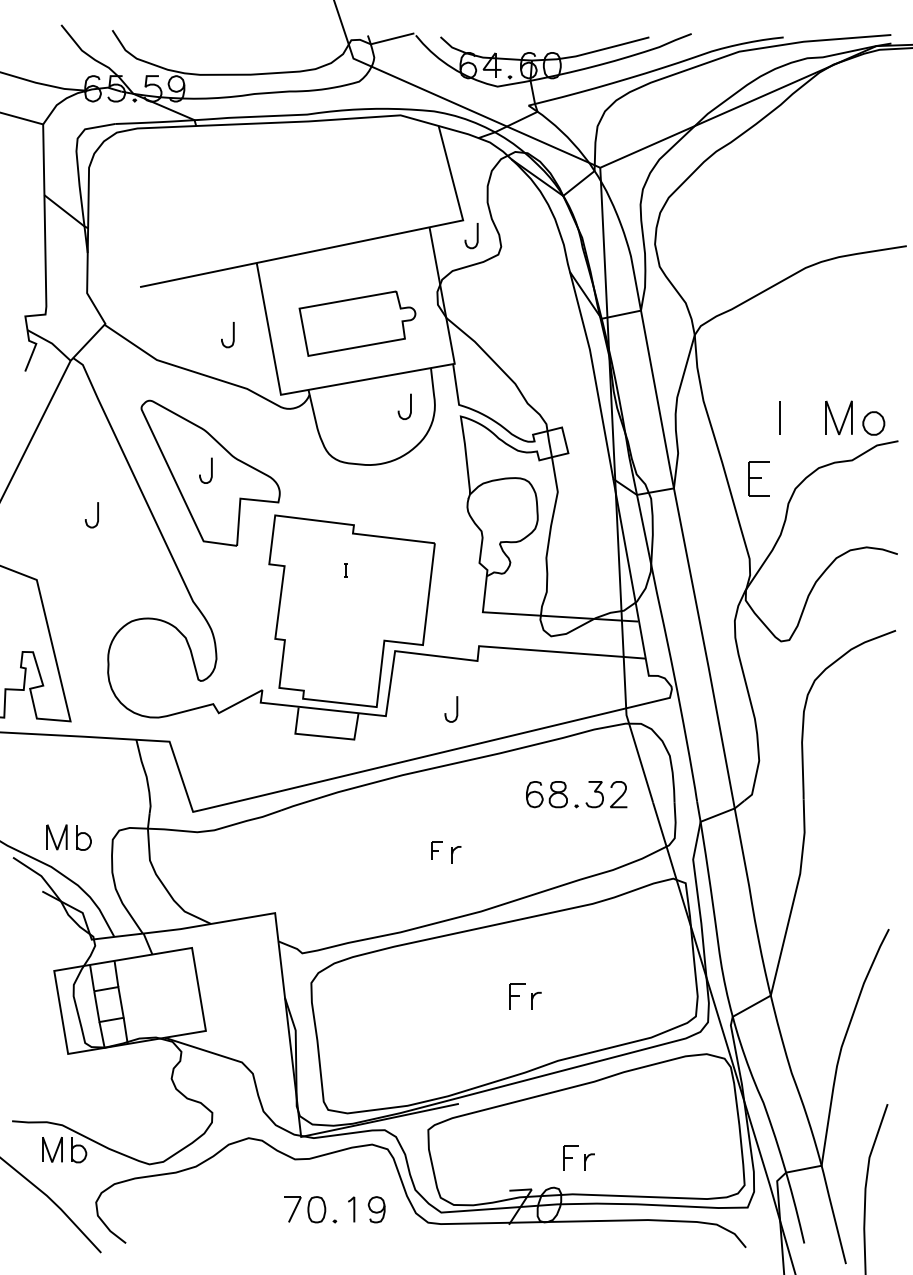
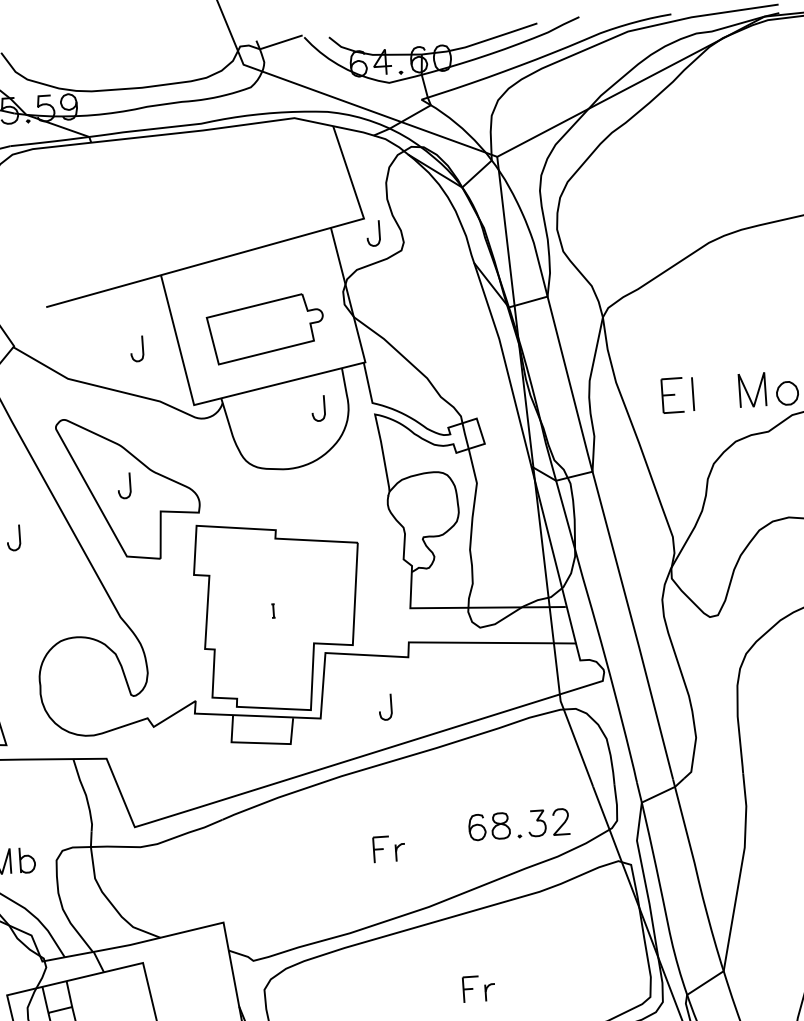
part: (758, 478) -> (672, 395), moved
part: (345, 570) -> (272, 610), moved
part: (567, 797) -> (510, 828), moved
part: (437, 850) -> (381, 849), size x1.43

